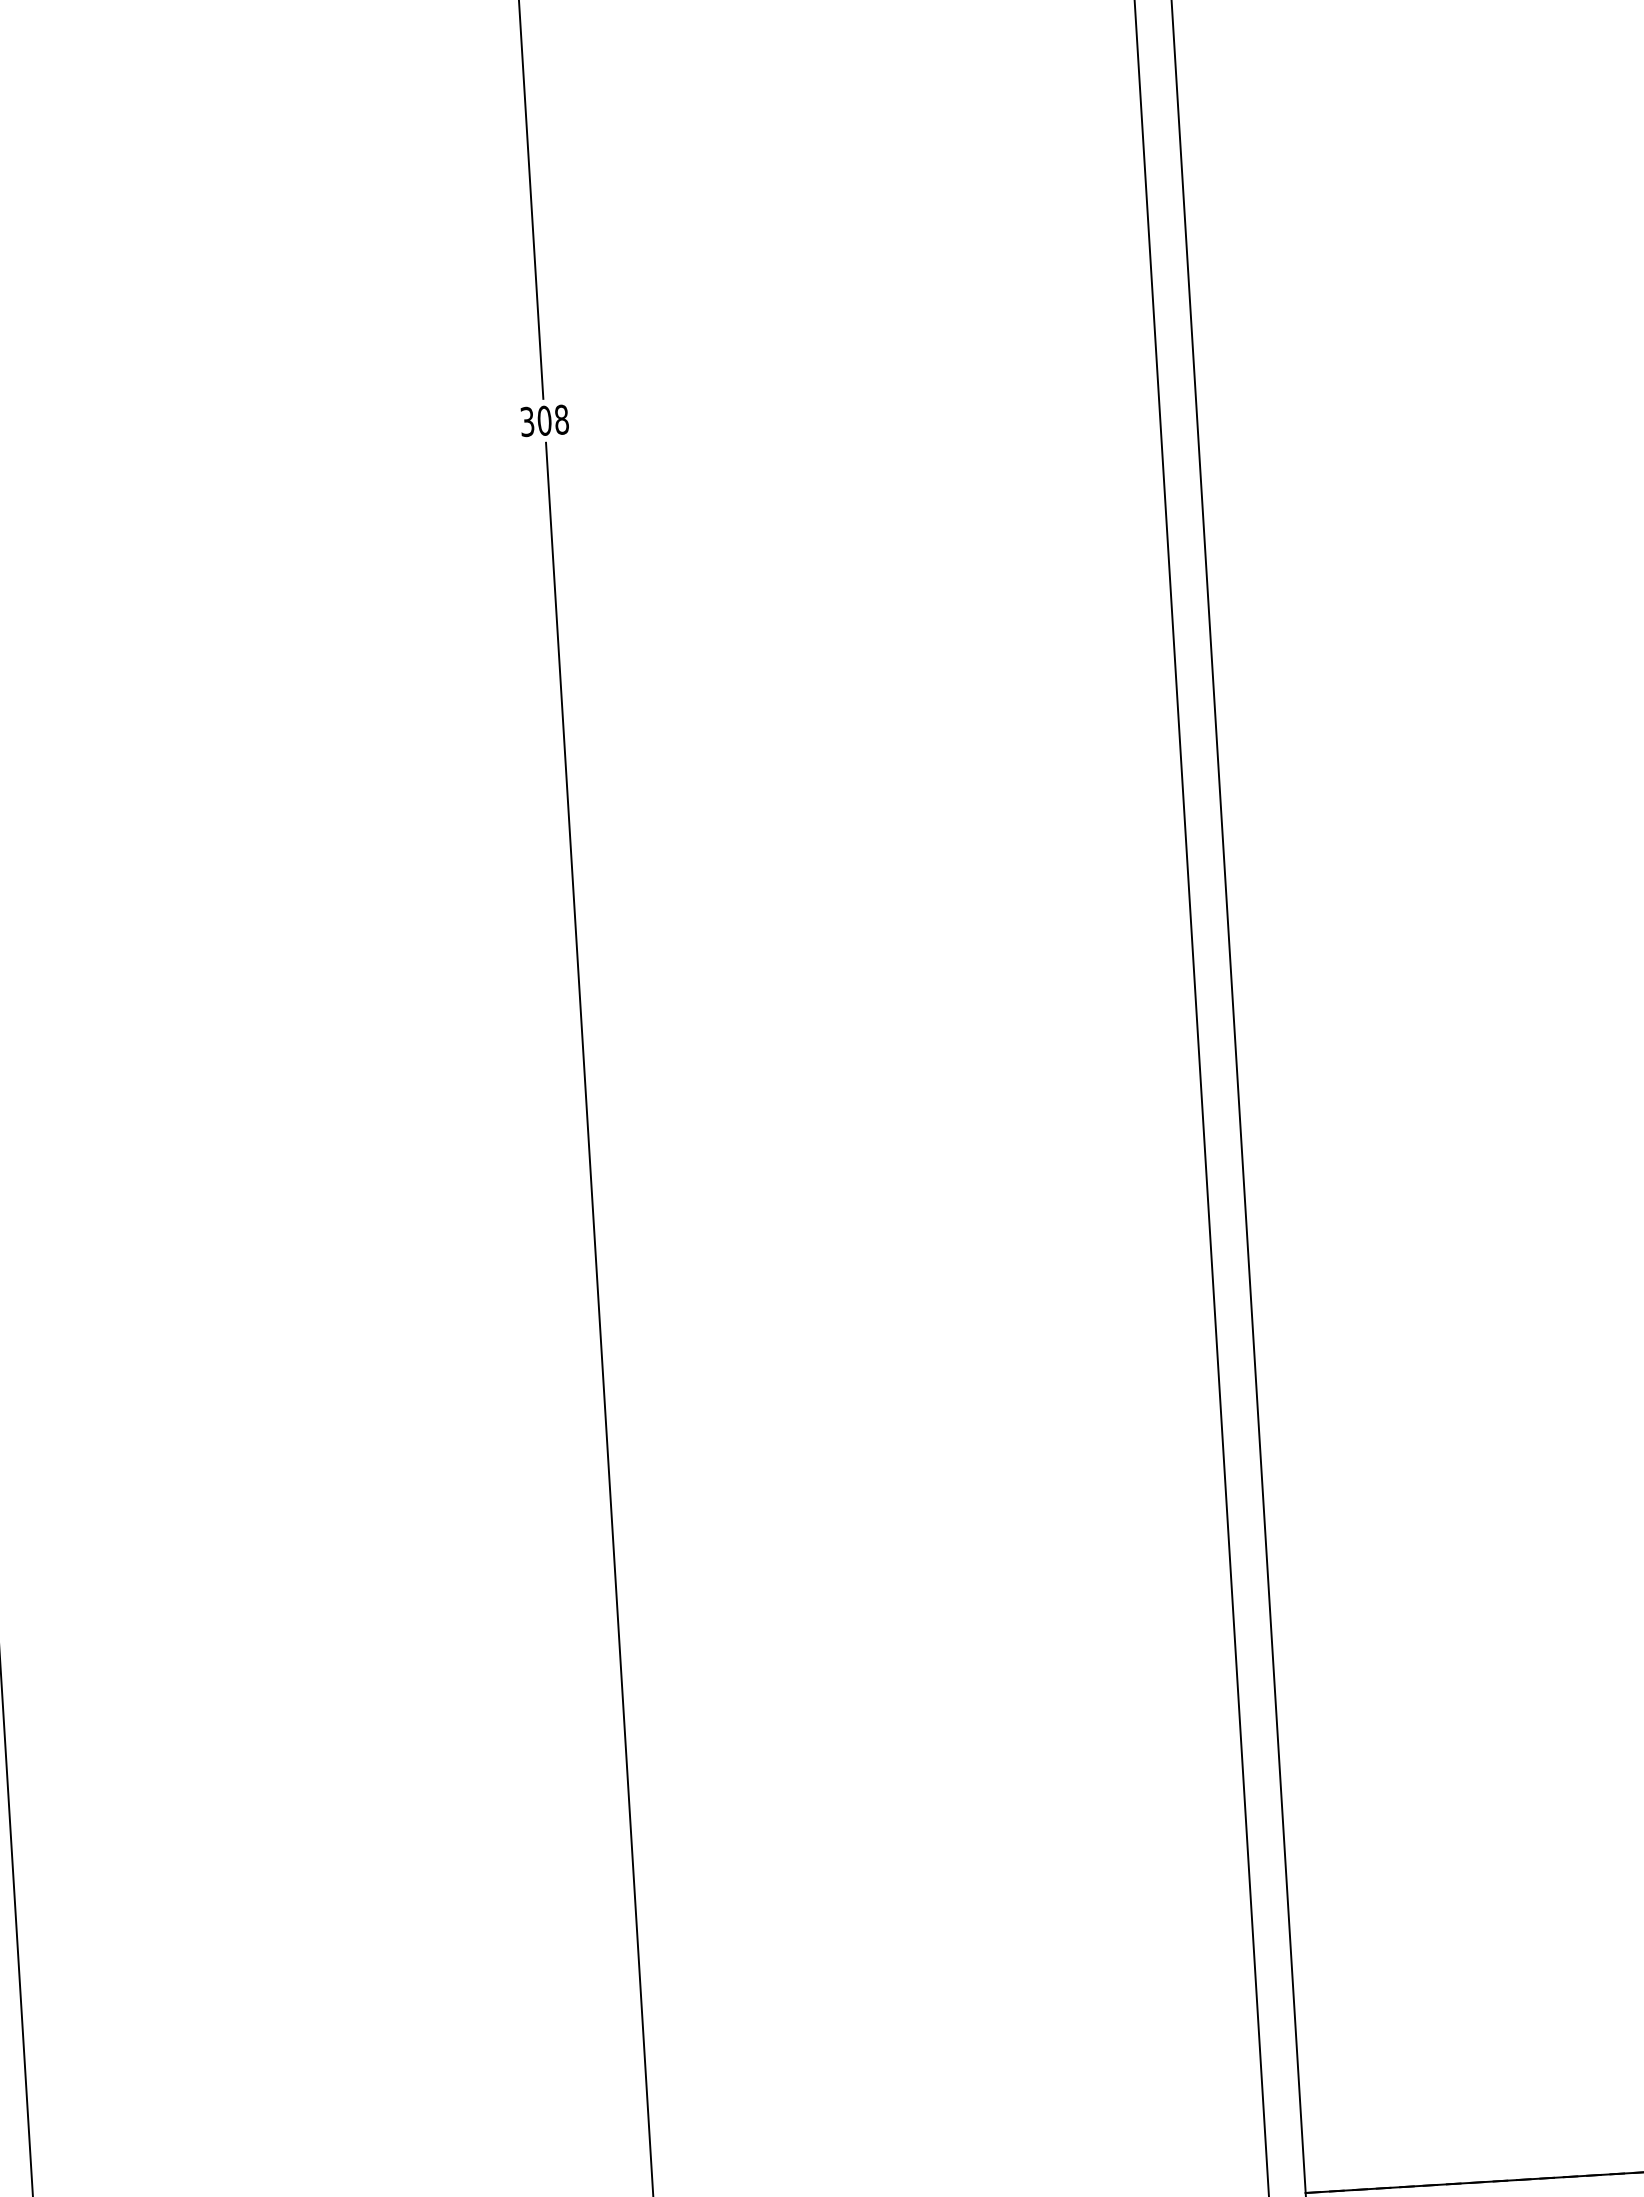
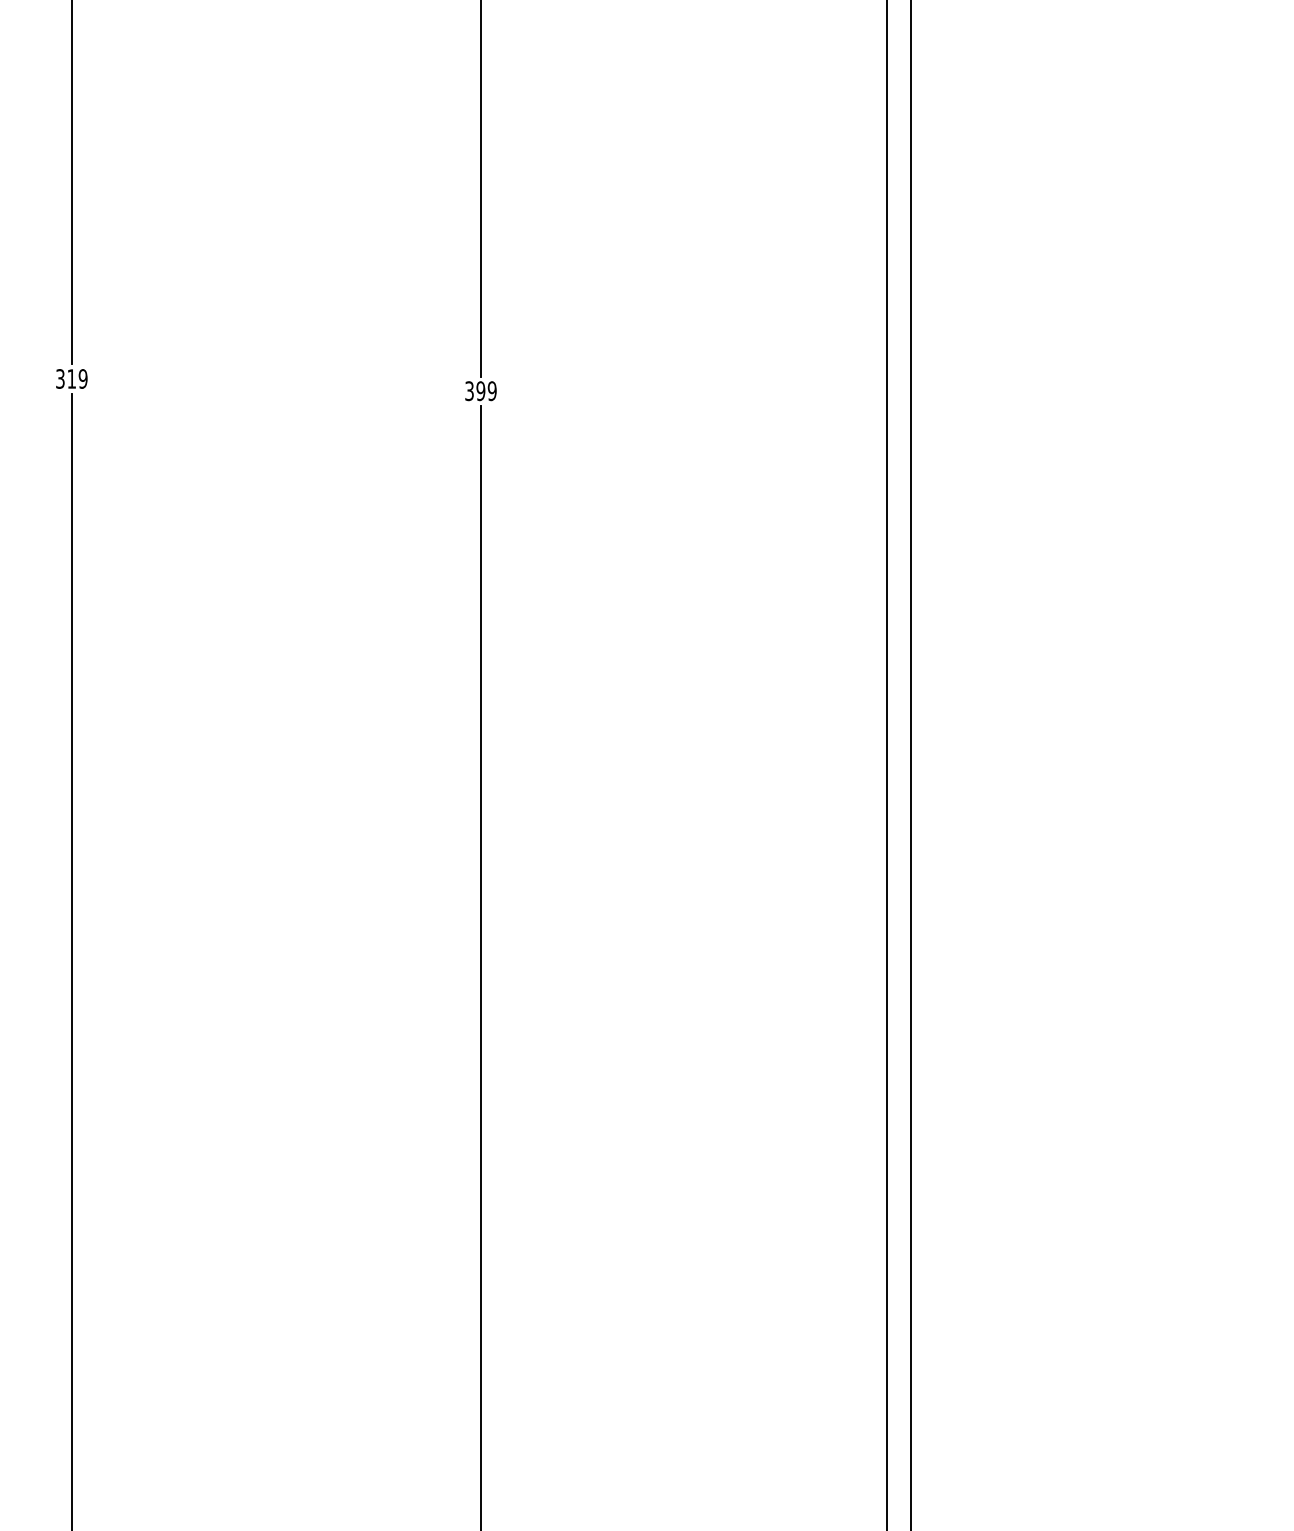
text: (553, 420) -> (486, 391), 308 -> 399

